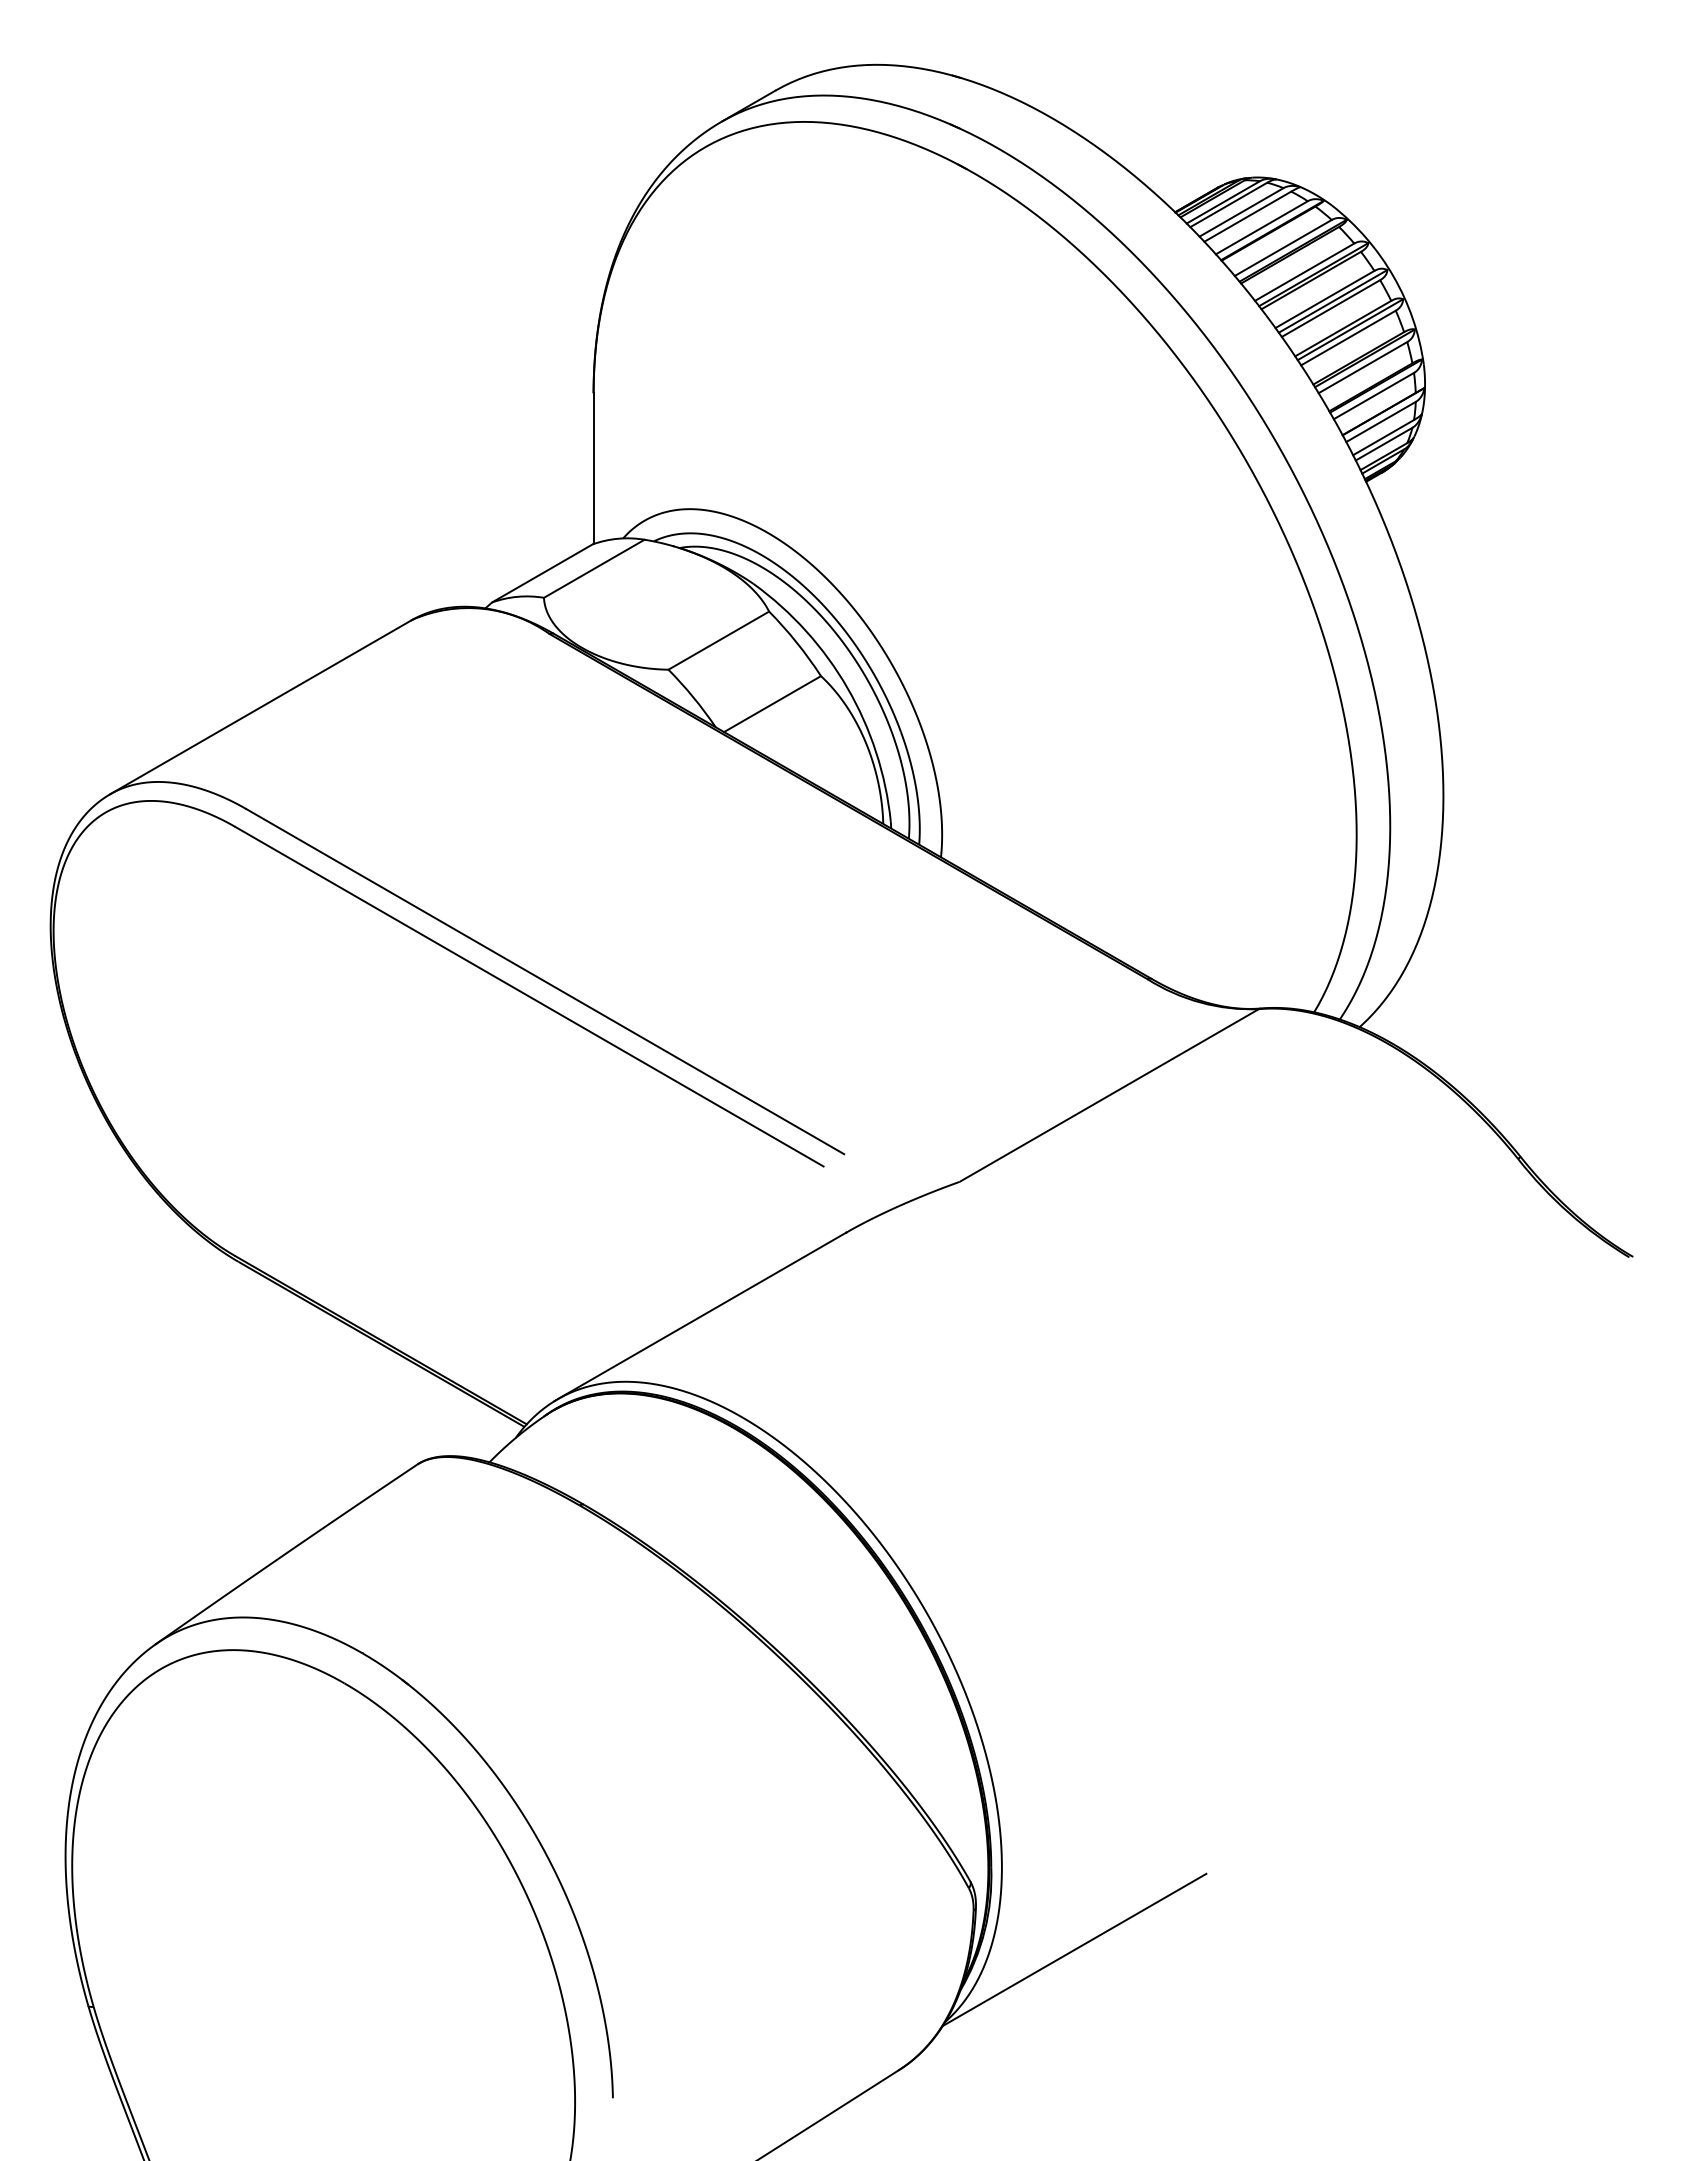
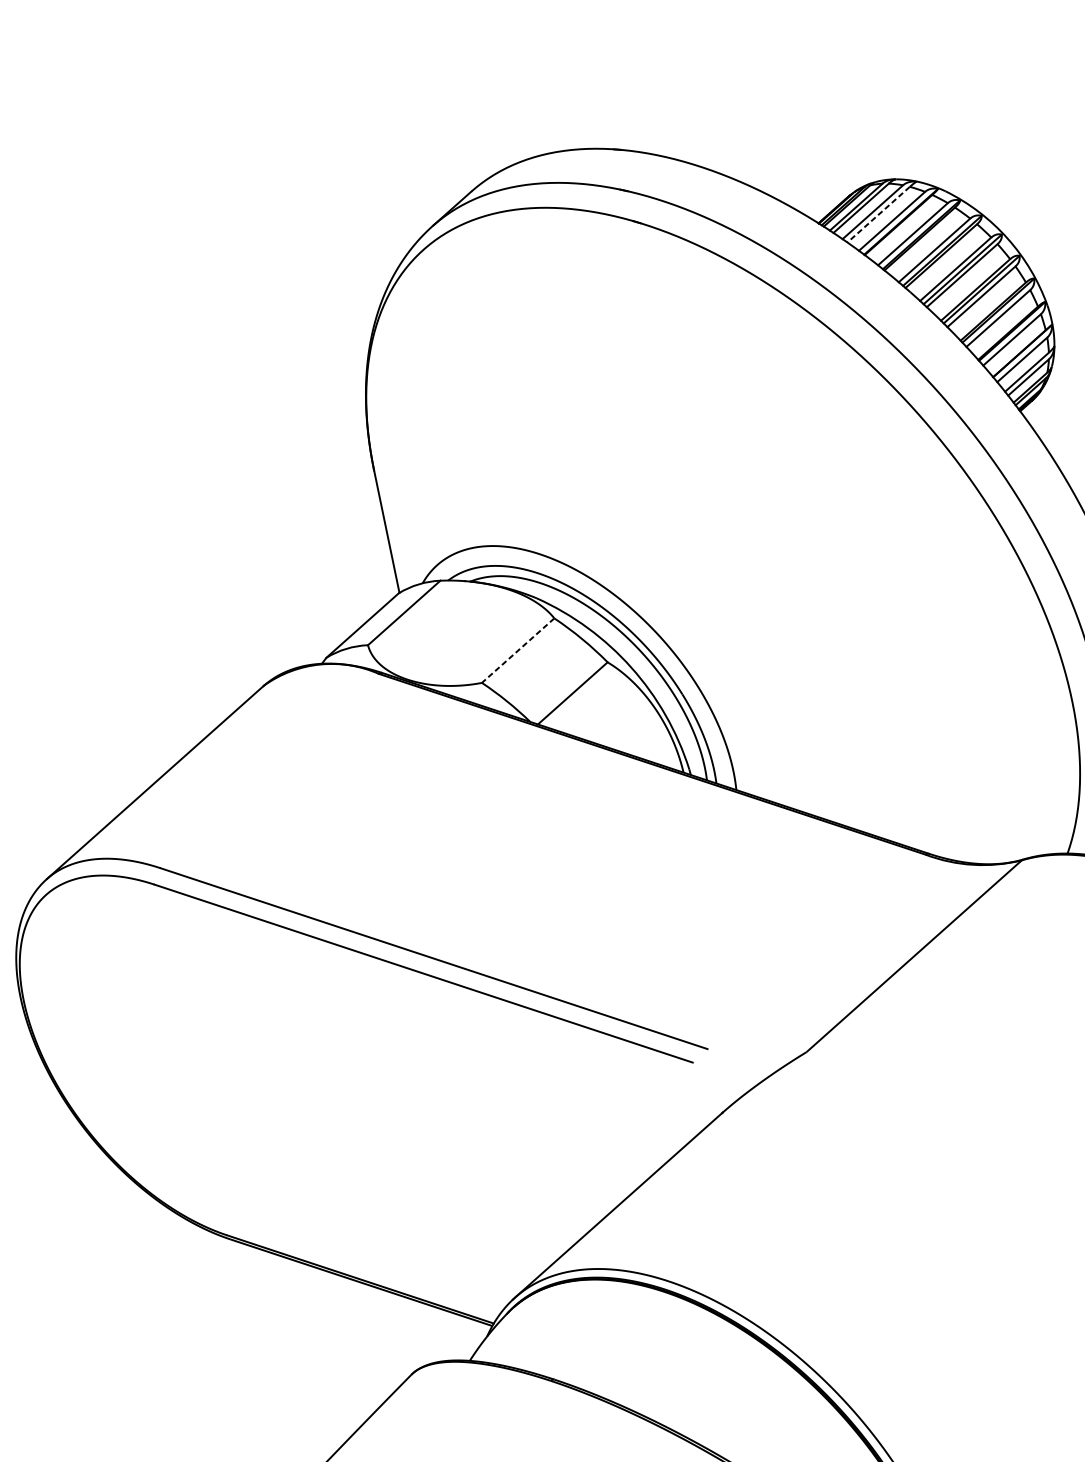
line: (1247, 216) -> (878, 214), solid -> dashed
line: (718, 640) -> (517, 650), solid -> dashed

